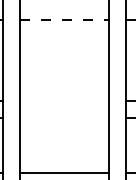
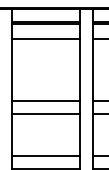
line: (65, 20) -> (46, 39), dashed -> solid
line: (64, 101) -> (45, 101), added
line: (64, 117) -> (45, 113), added

